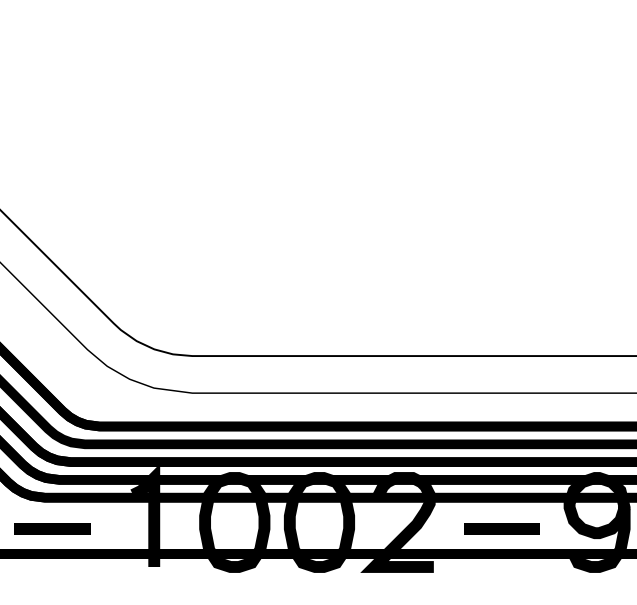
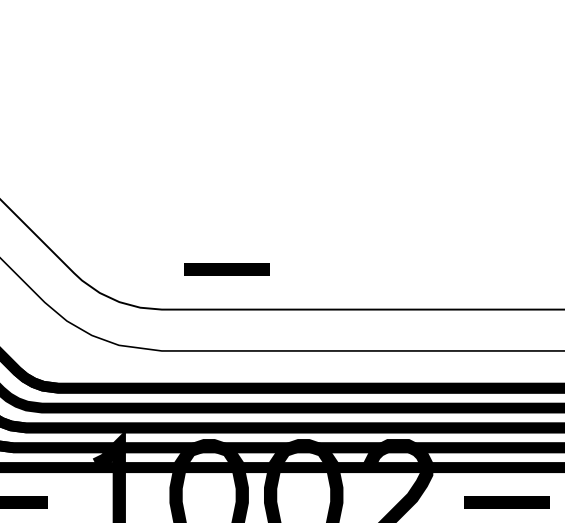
line: (250, 319) -> (226, 268), added

